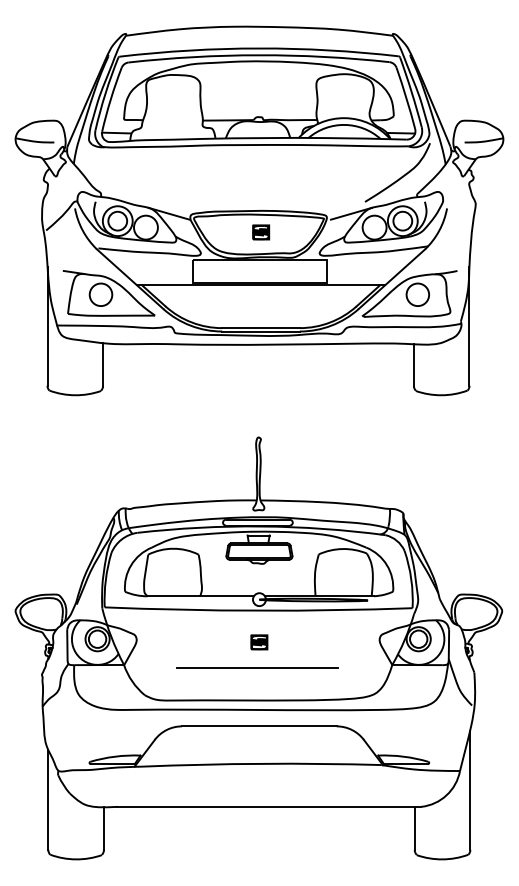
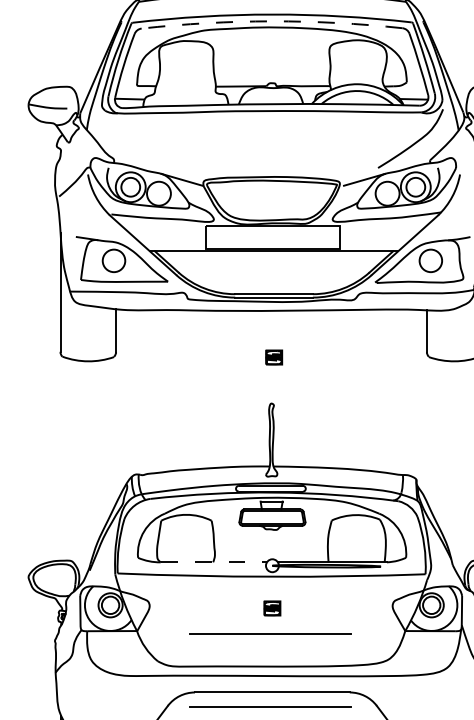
arc: (259, 55) -> (272, 21), solid -> dashed
part: (261, 232) -> (274, 357), moved
line: (201, 596) -> (214, 562), solid -> dashed
line: (257, 740) -> (270, 706), added

